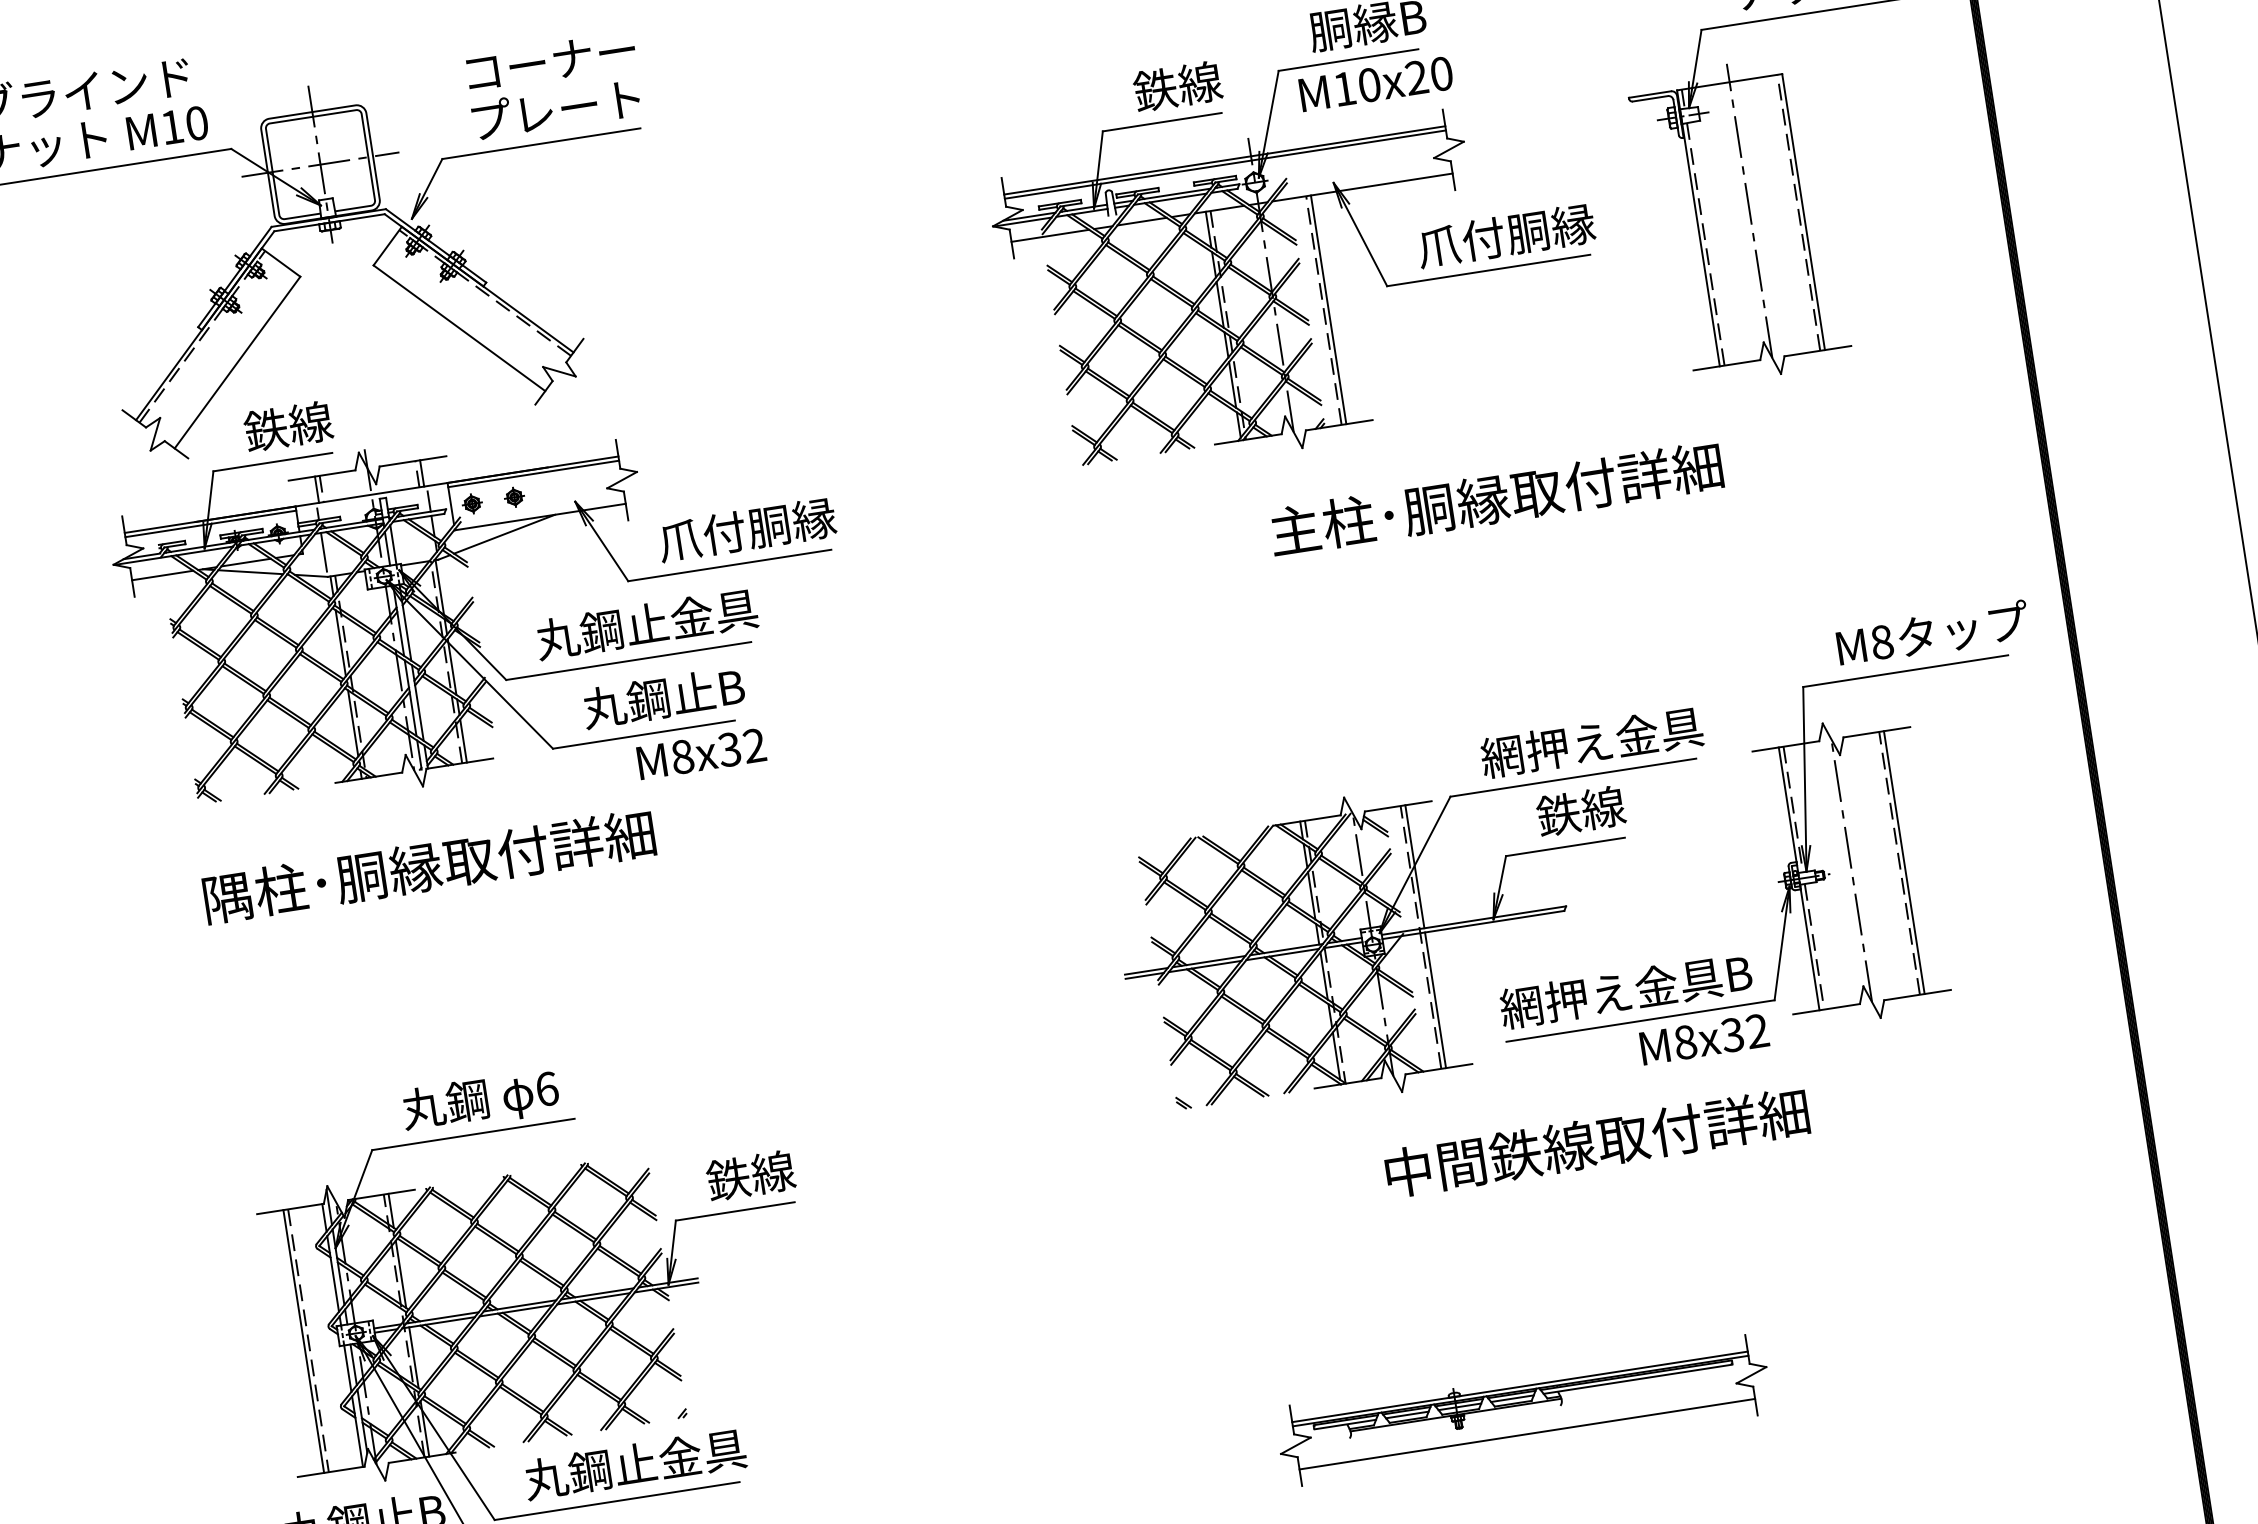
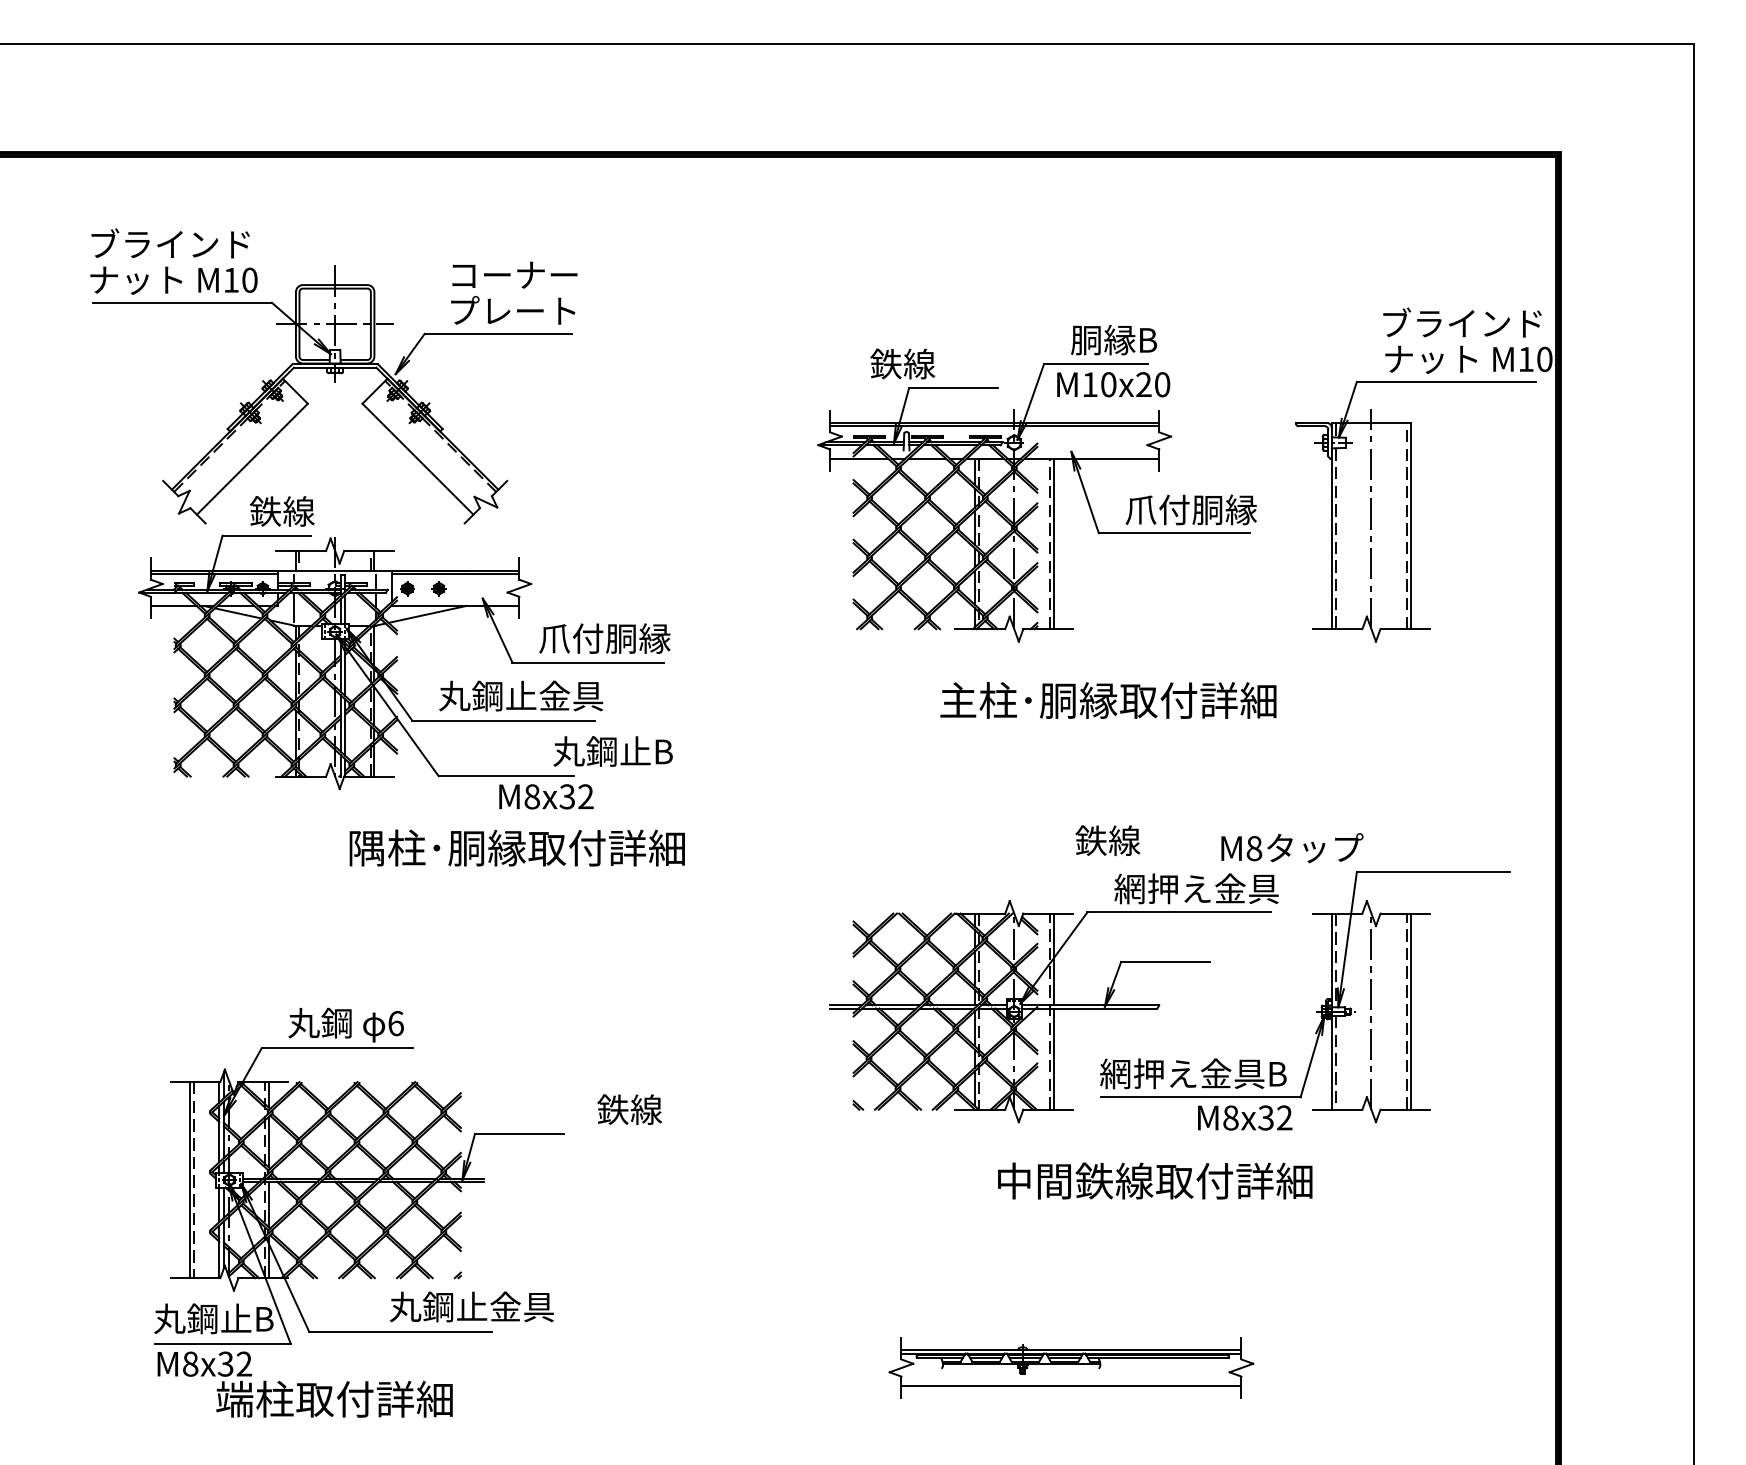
text: (1177, 85) -> (902, 363), moved
text: (1496, 498) -> (1108, 700), moved
text: (1933, 634) -> (1292, 848), moved
text: (662, 697) -> (612, 751), moved
text: (1580, 810) -> (1107, 840), moved
text: (428, 865) -> (516, 847), moved
text: (750, 1175) -> (629, 1109), moved
text: (634, 1463) -> (471, 1306), moved

